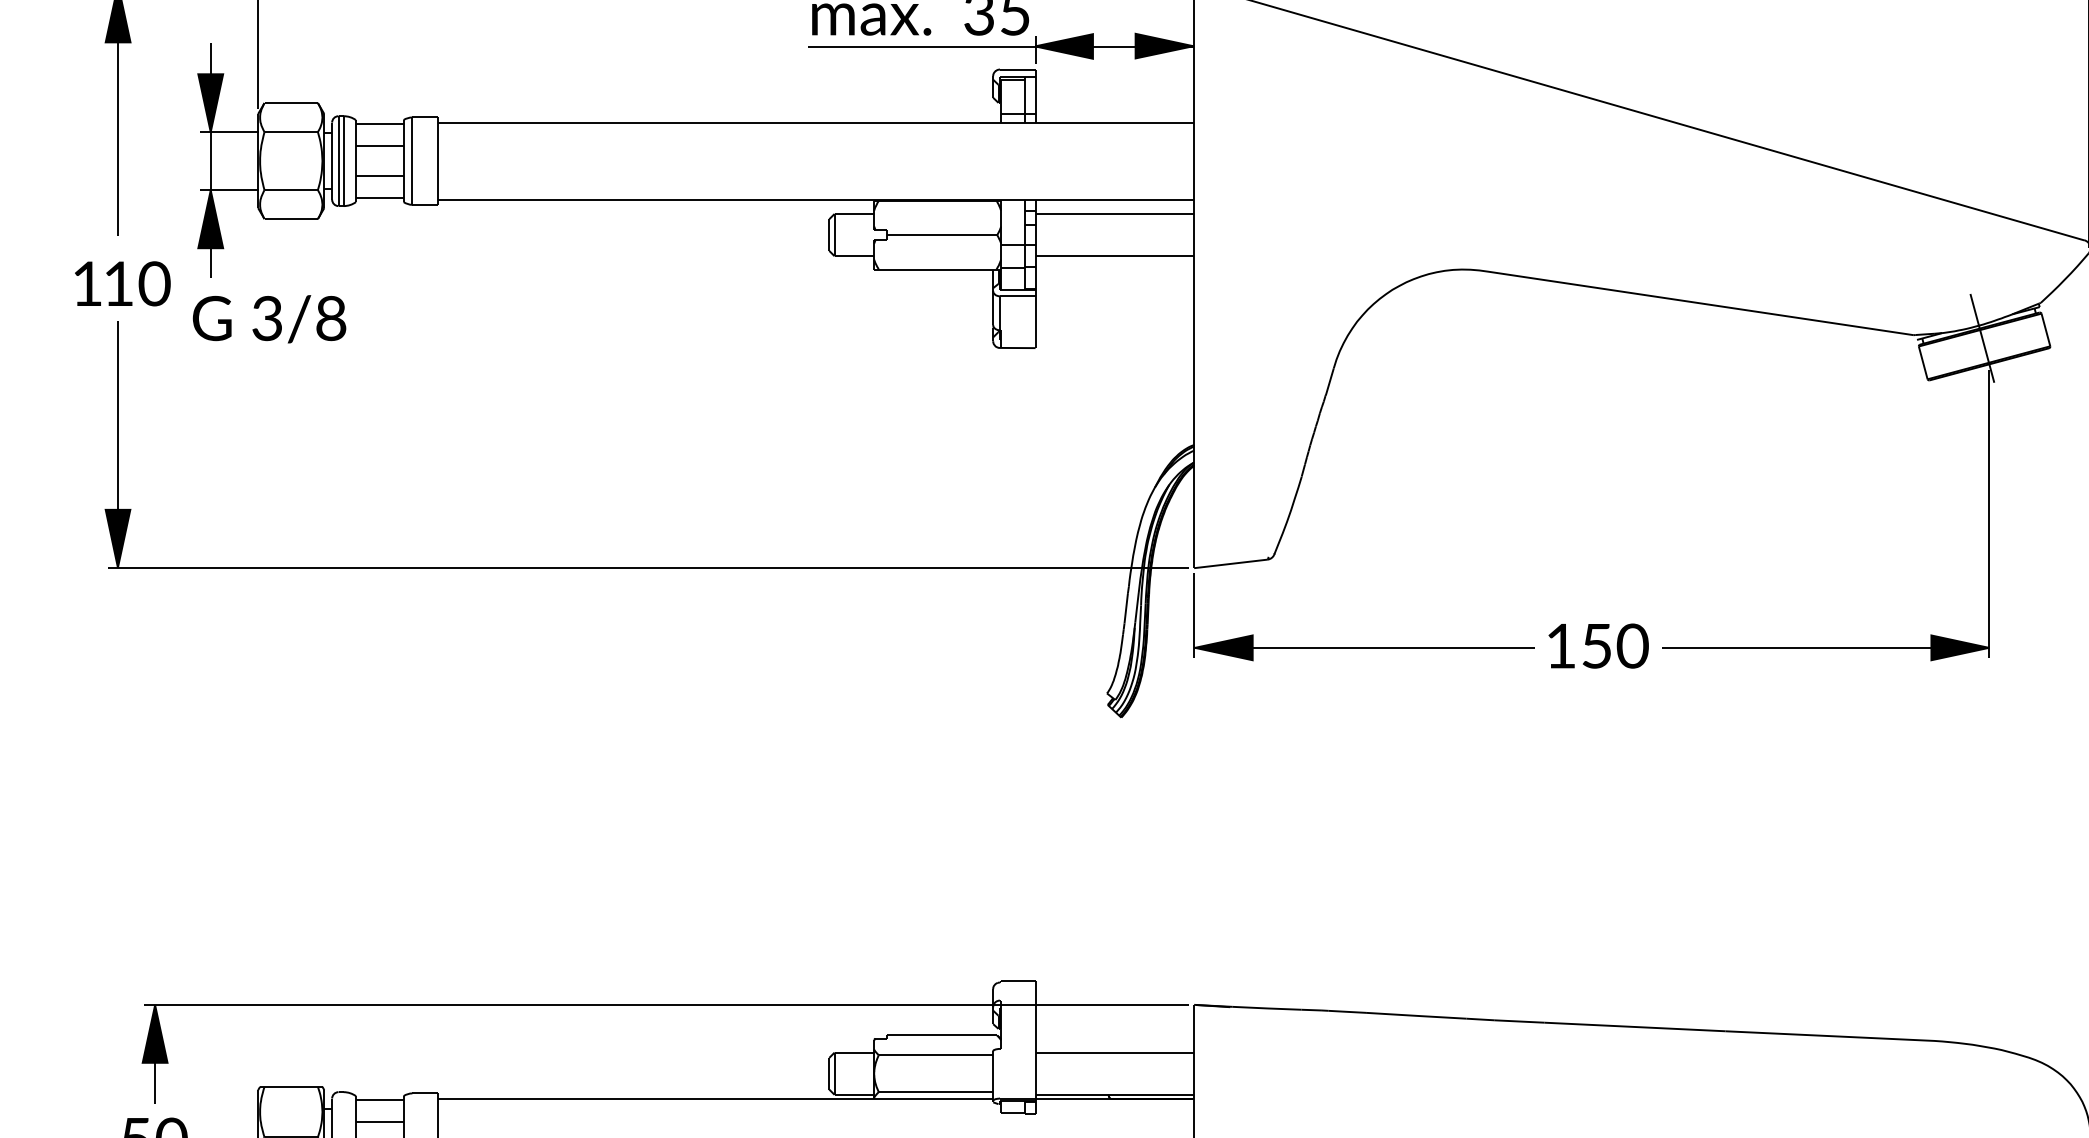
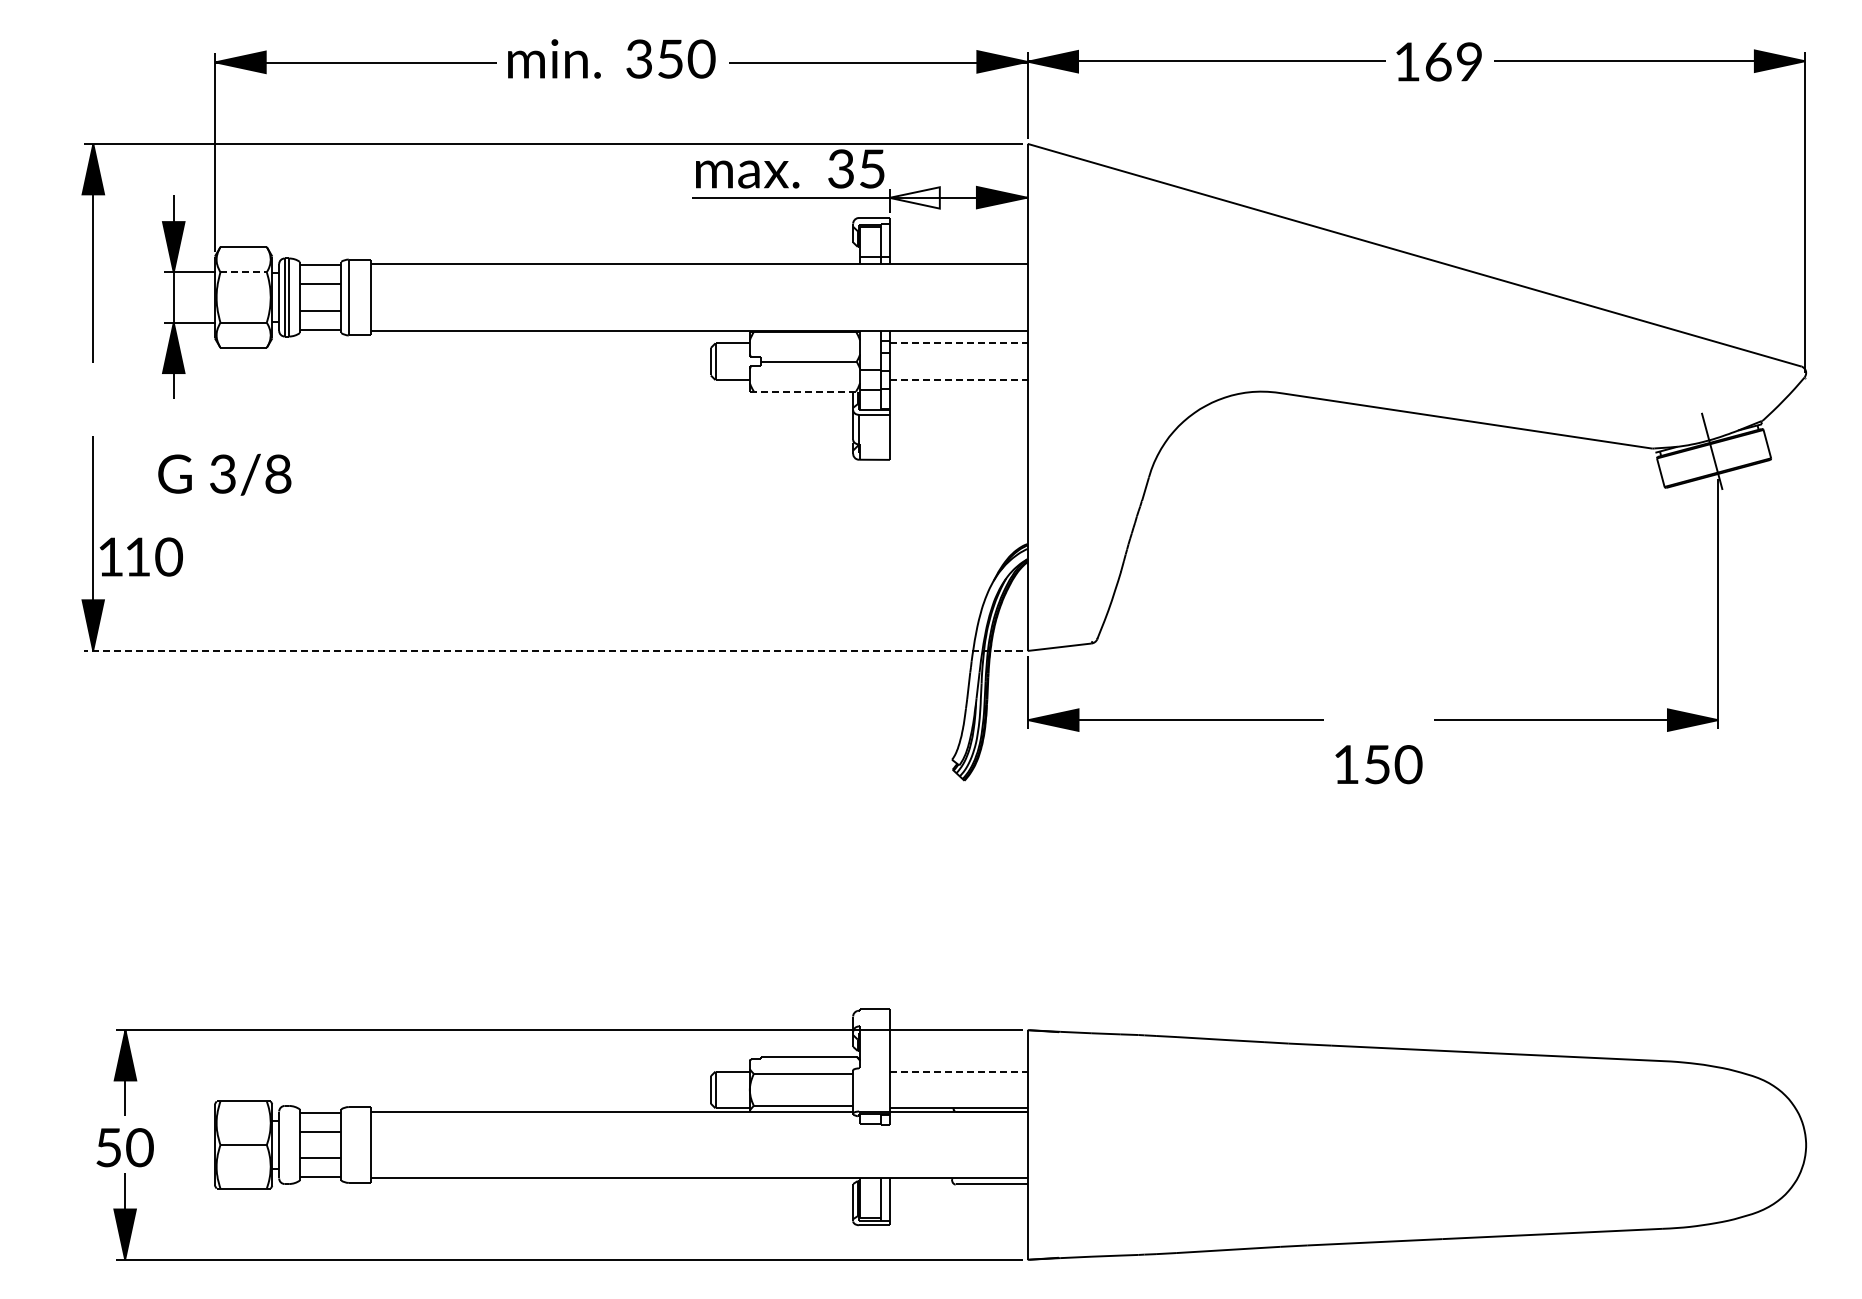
fill: (1063, 45) -> (914, 197), removed
line: (292, 132) -> (244, 272), solid -> dashed
line: (1114, 214) -> (958, 343), solid -> dashed
line: (1114, 256) -> (958, 380), solid -> dashed
line: (938, 269) -> (805, 391), solid -> dashed
text: (121, 283) -> (140, 556), moved
text: (269, 318) -> (224, 474), moved
line: (648, 567) -> (553, 650), solid -> dashed
text: (1598, 645) -> (1378, 764), moved
line: (1114, 1052) -> (958, 1071), solid -> dashed

